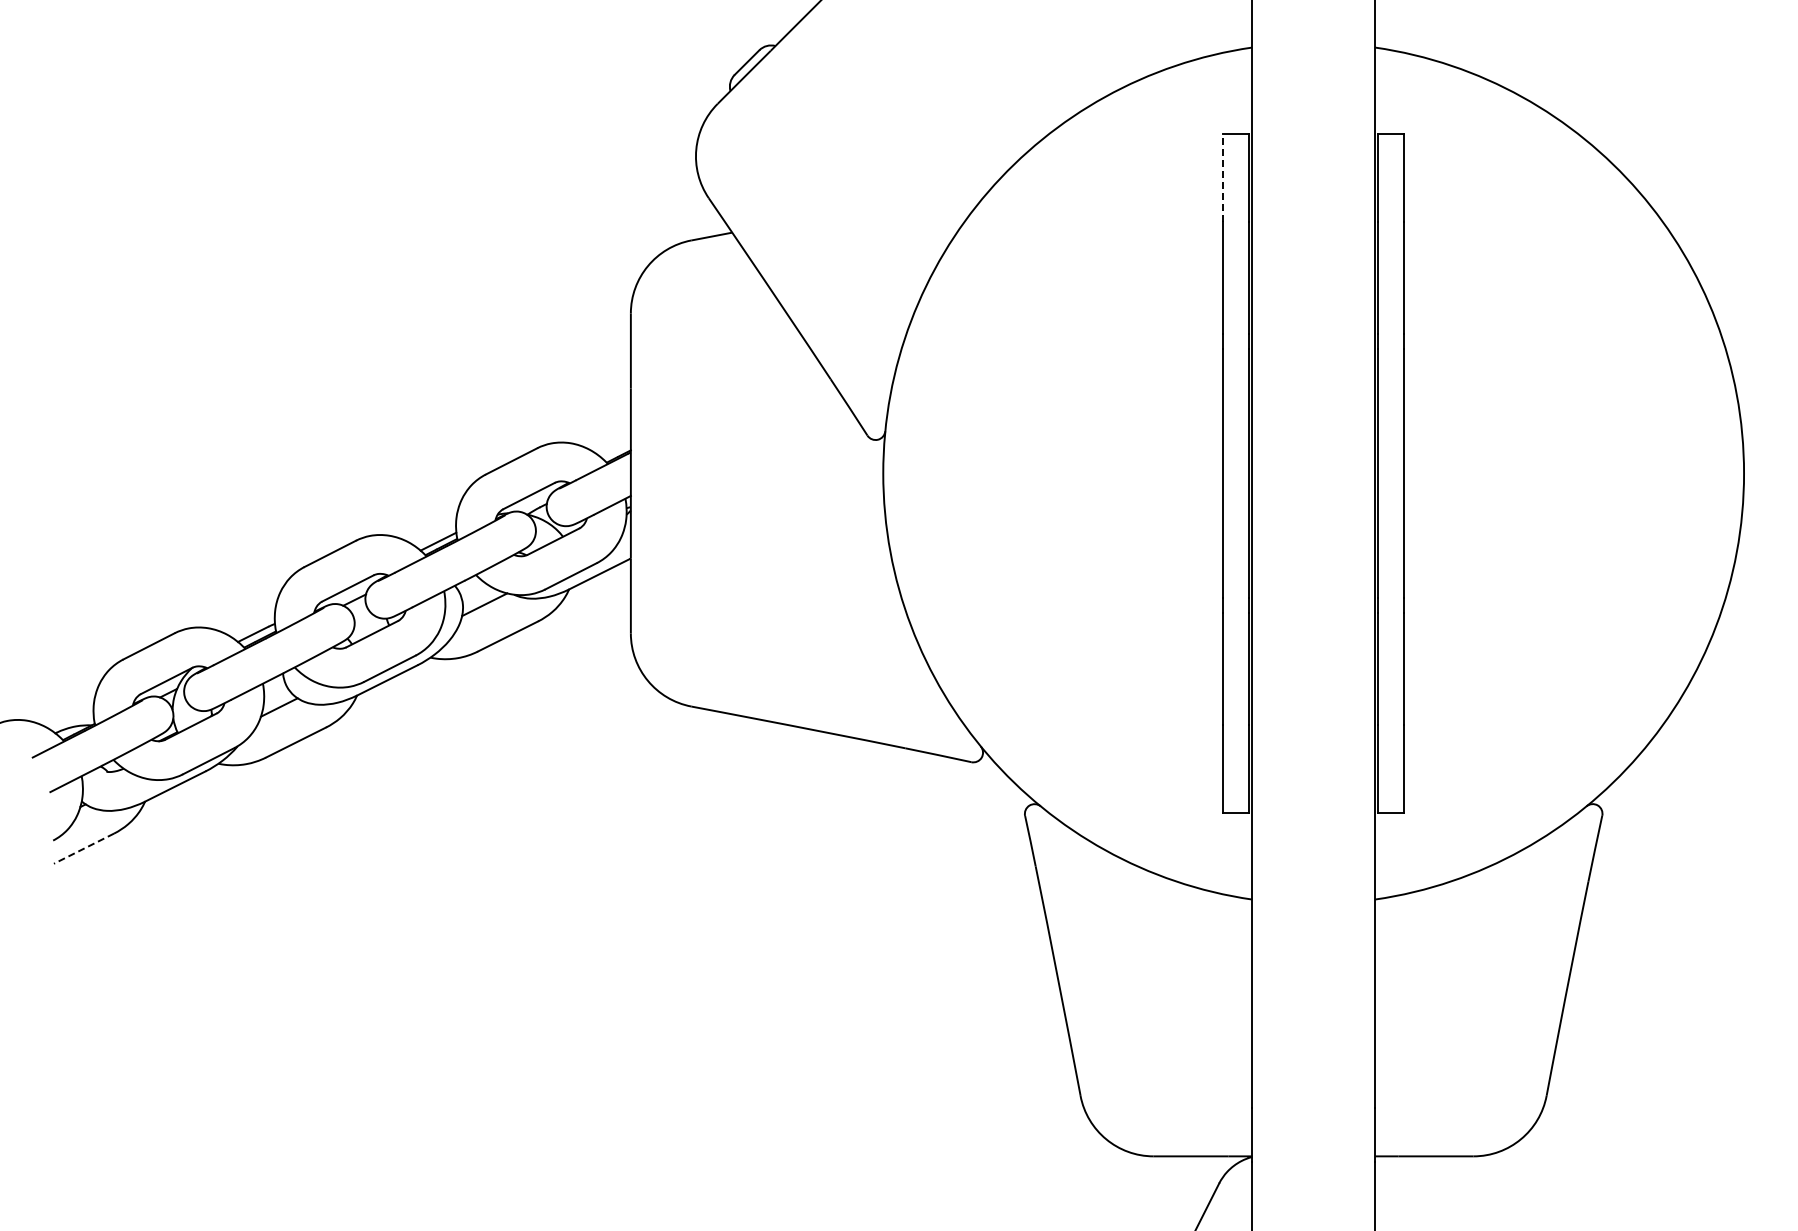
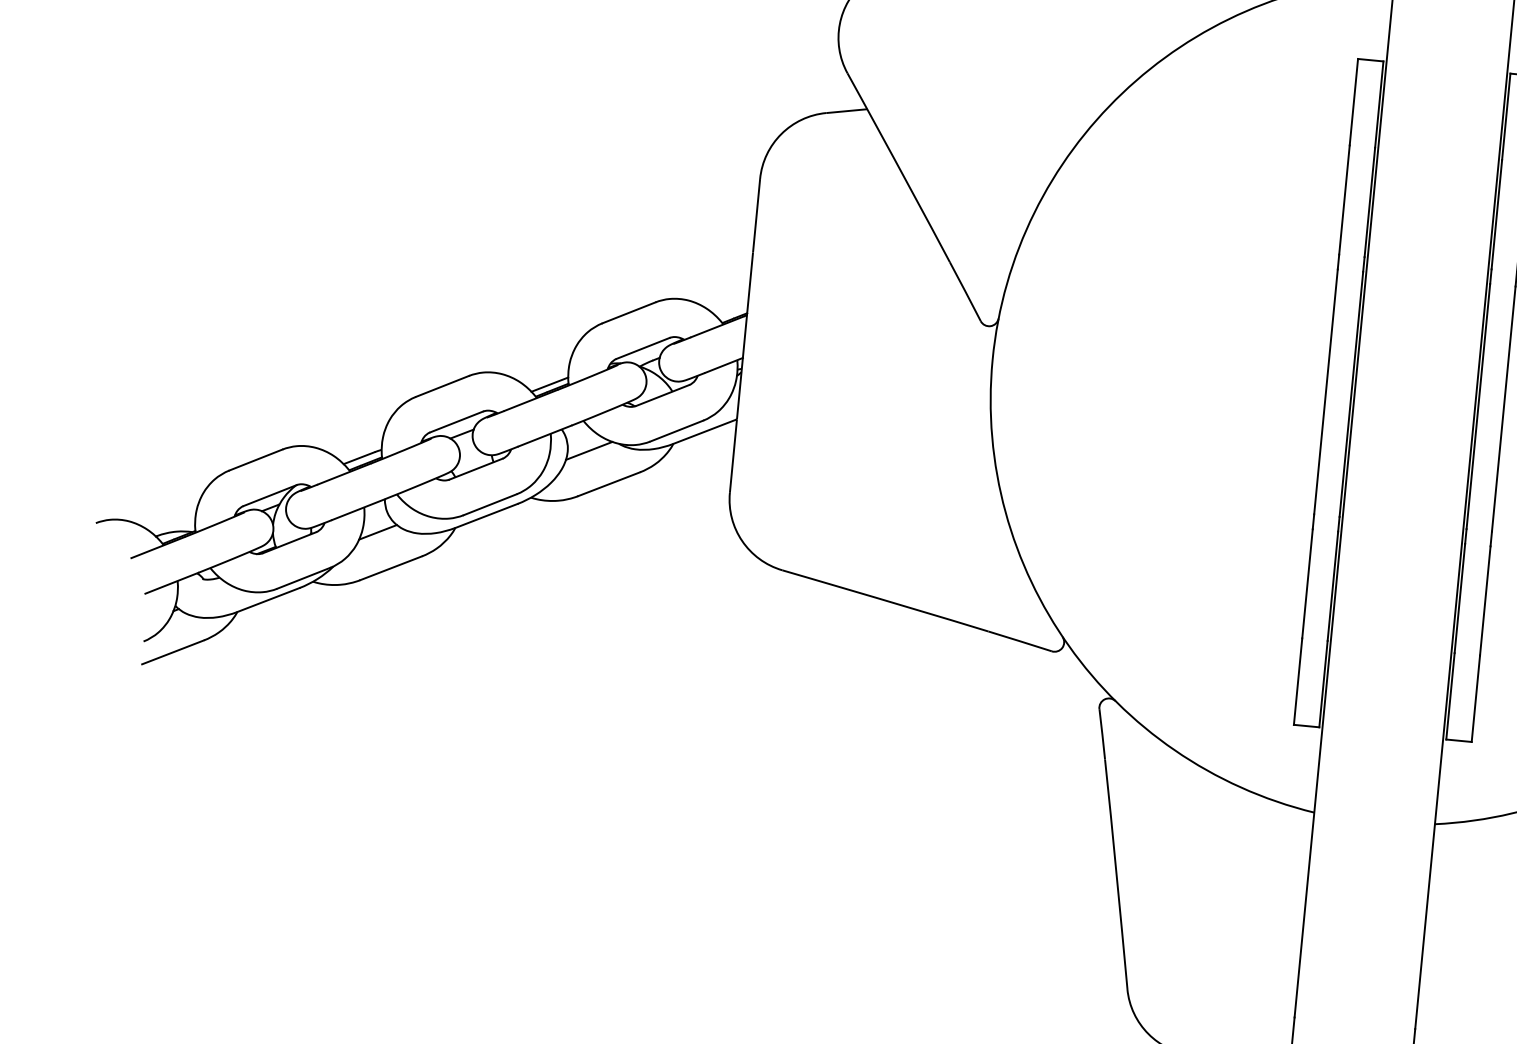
line: (1223, 177) -> (1354, 101), dashed -> solid
line: (84, 848) -> (173, 652), dashed -> solid

